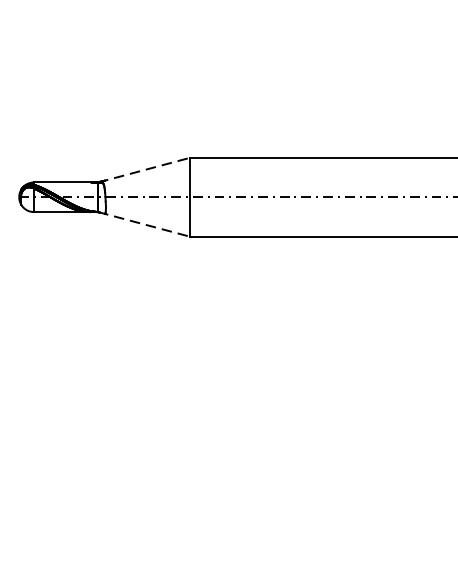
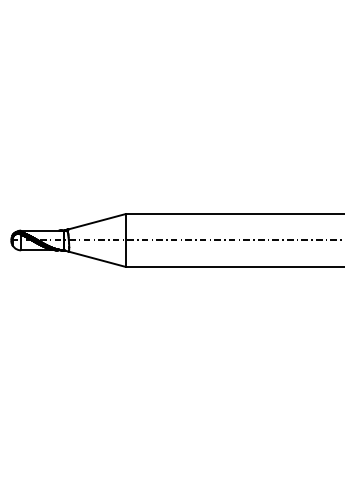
line: (143, 170) -> (94, 222), dashed -> solid
line: (143, 224) -> (94, 258), dashed -> solid

